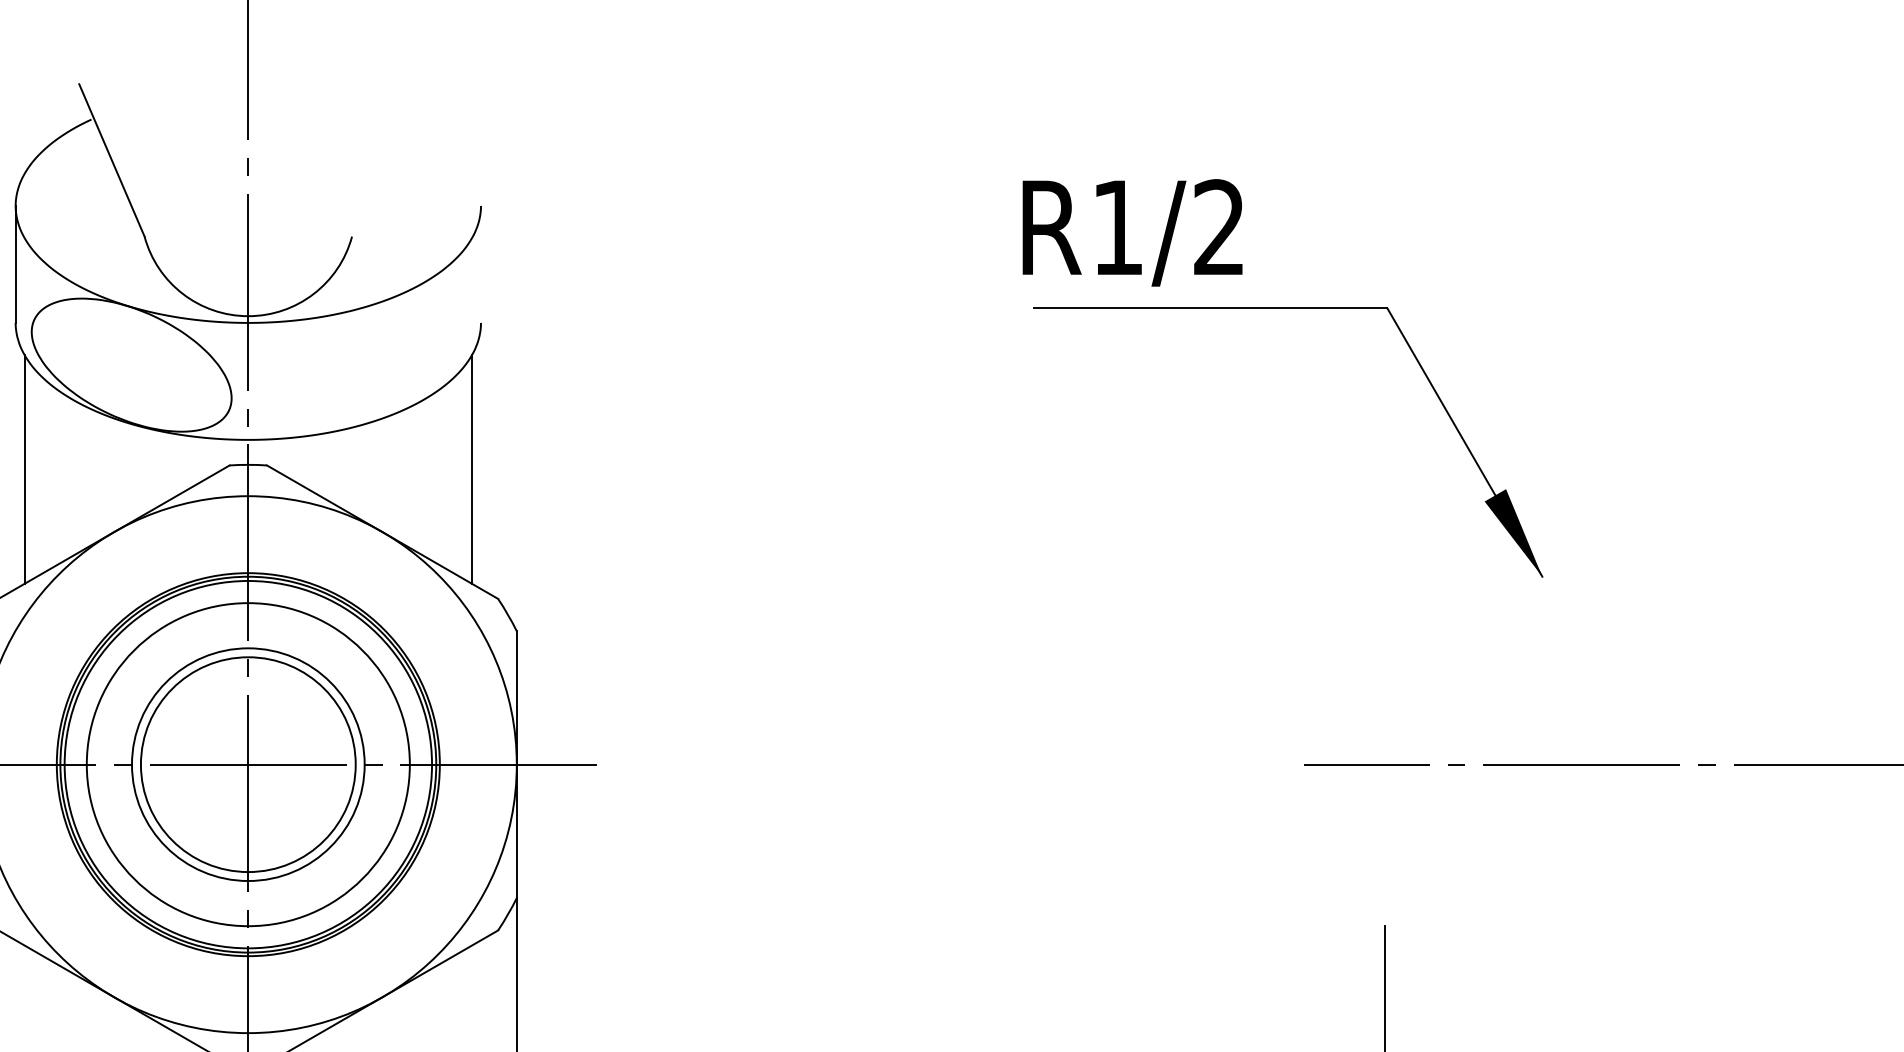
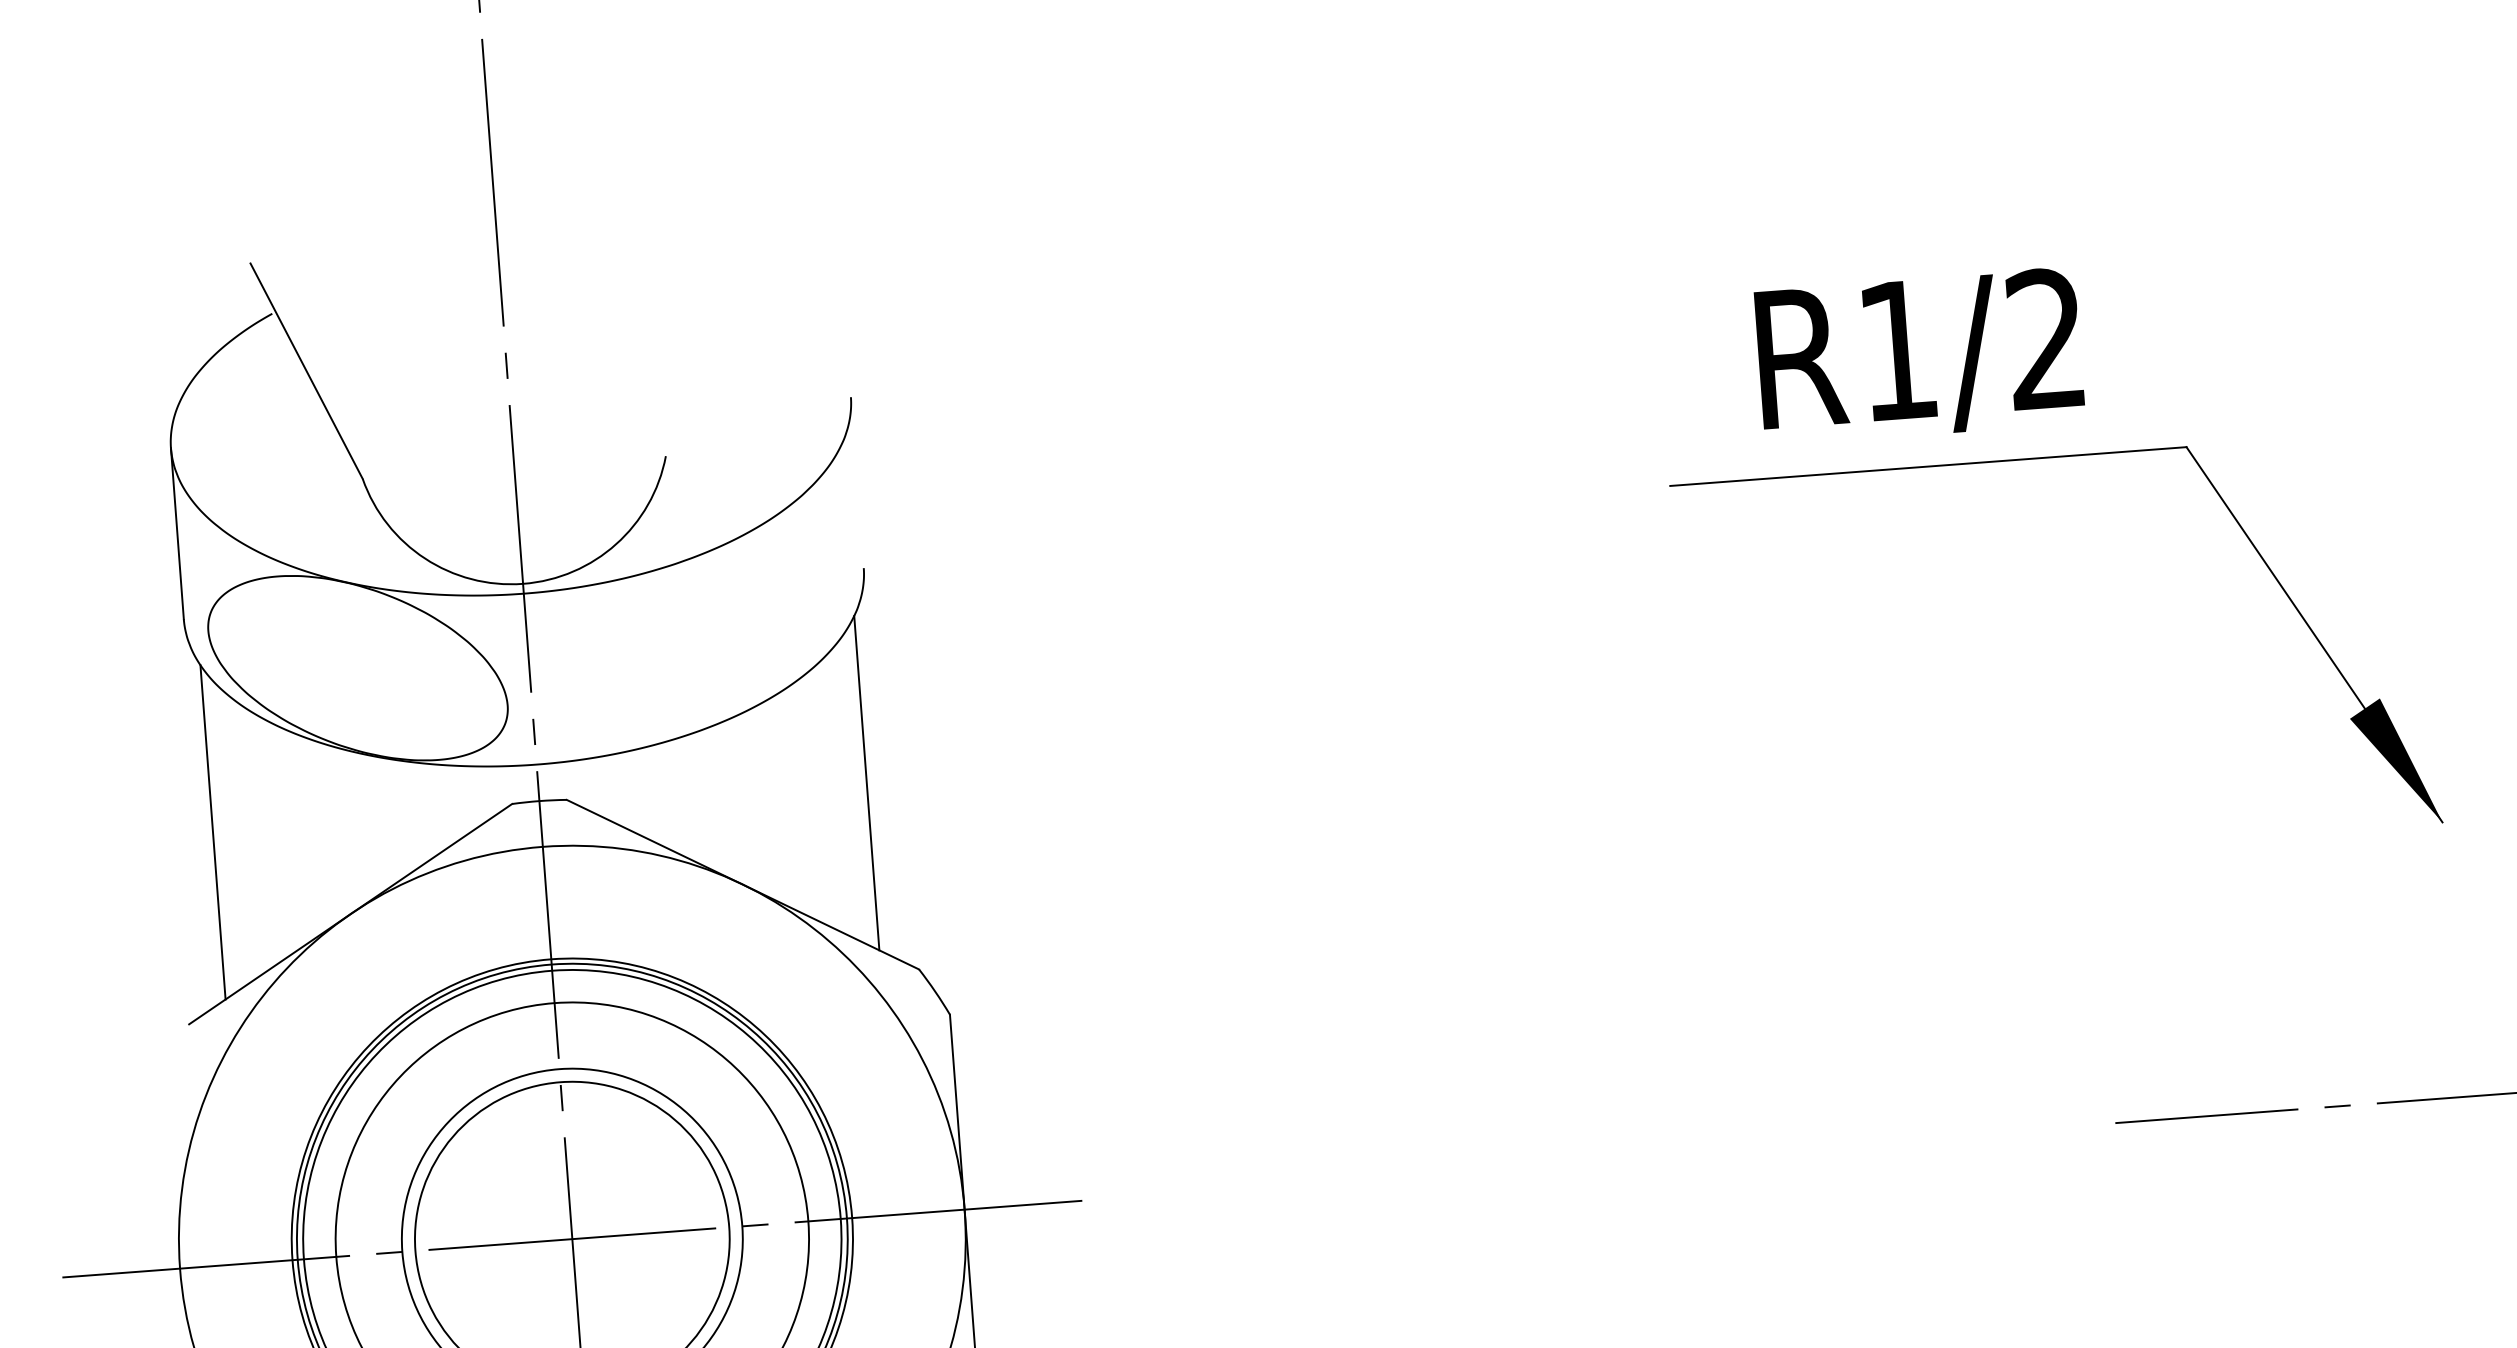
text: (1132, 232) -> (1919, 355), moved

